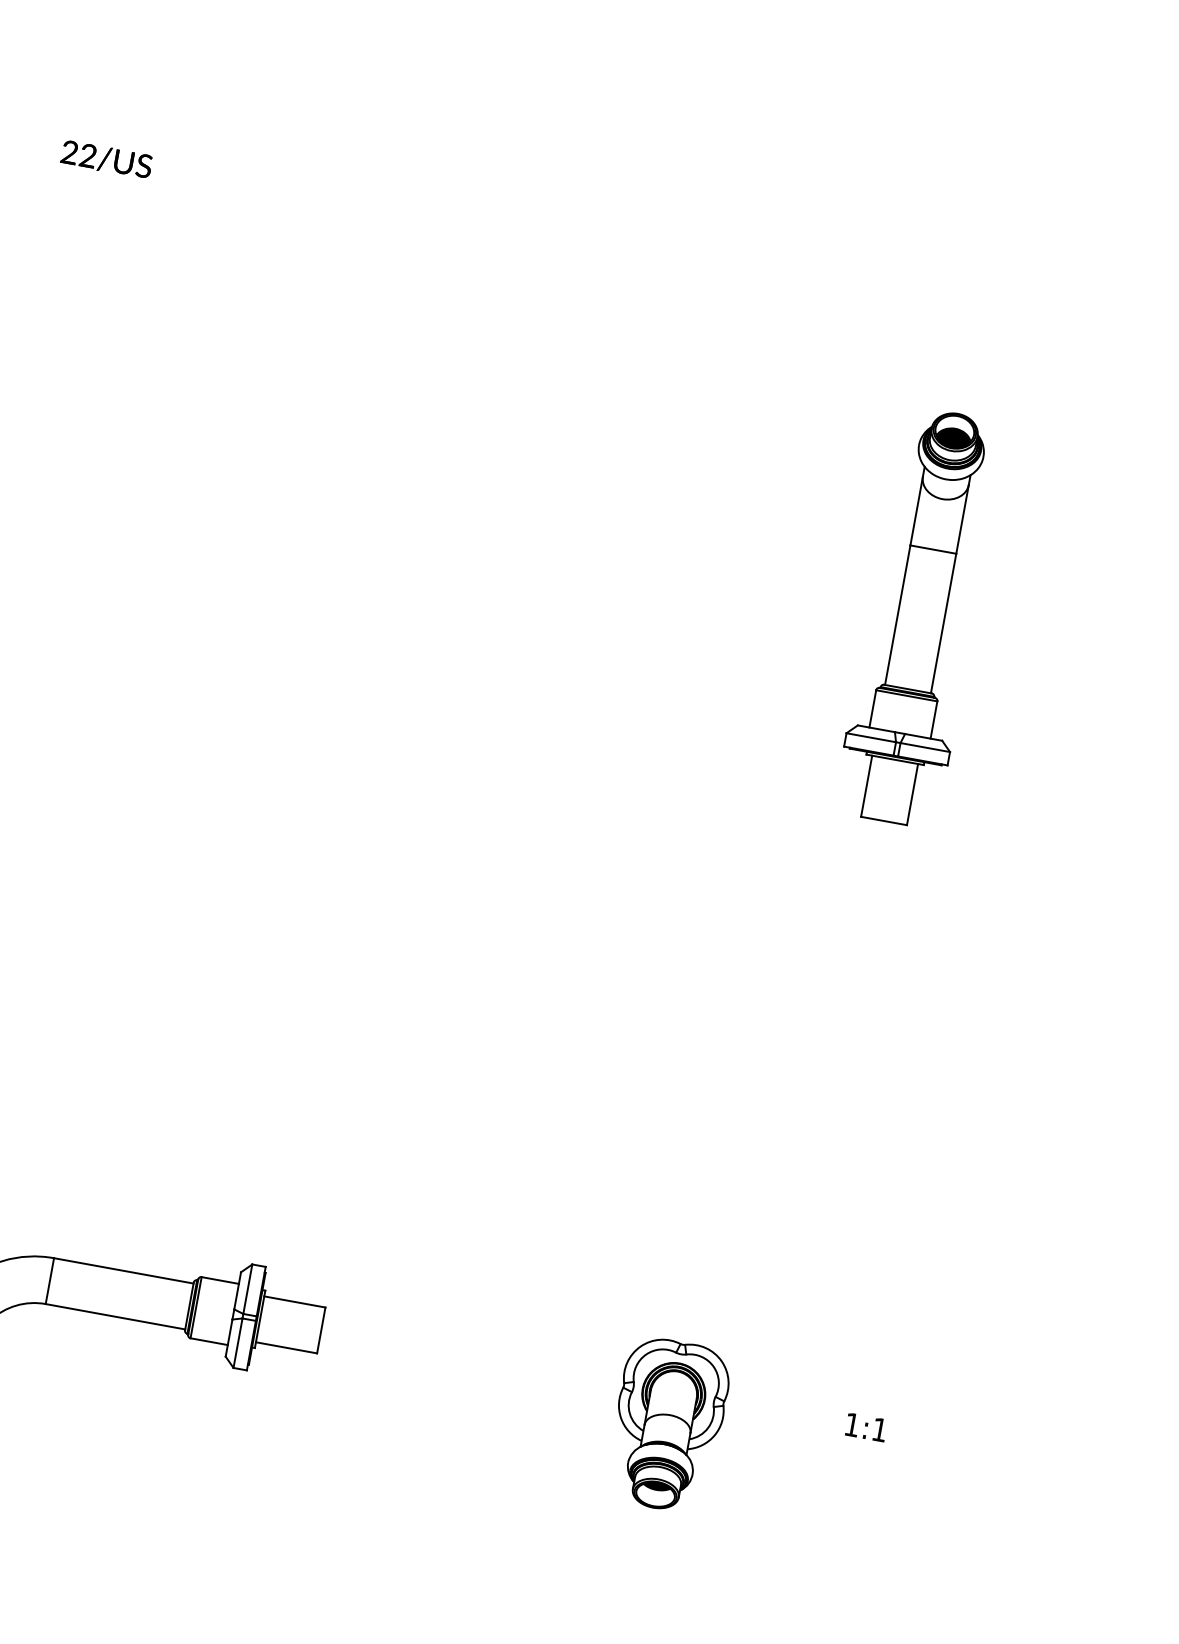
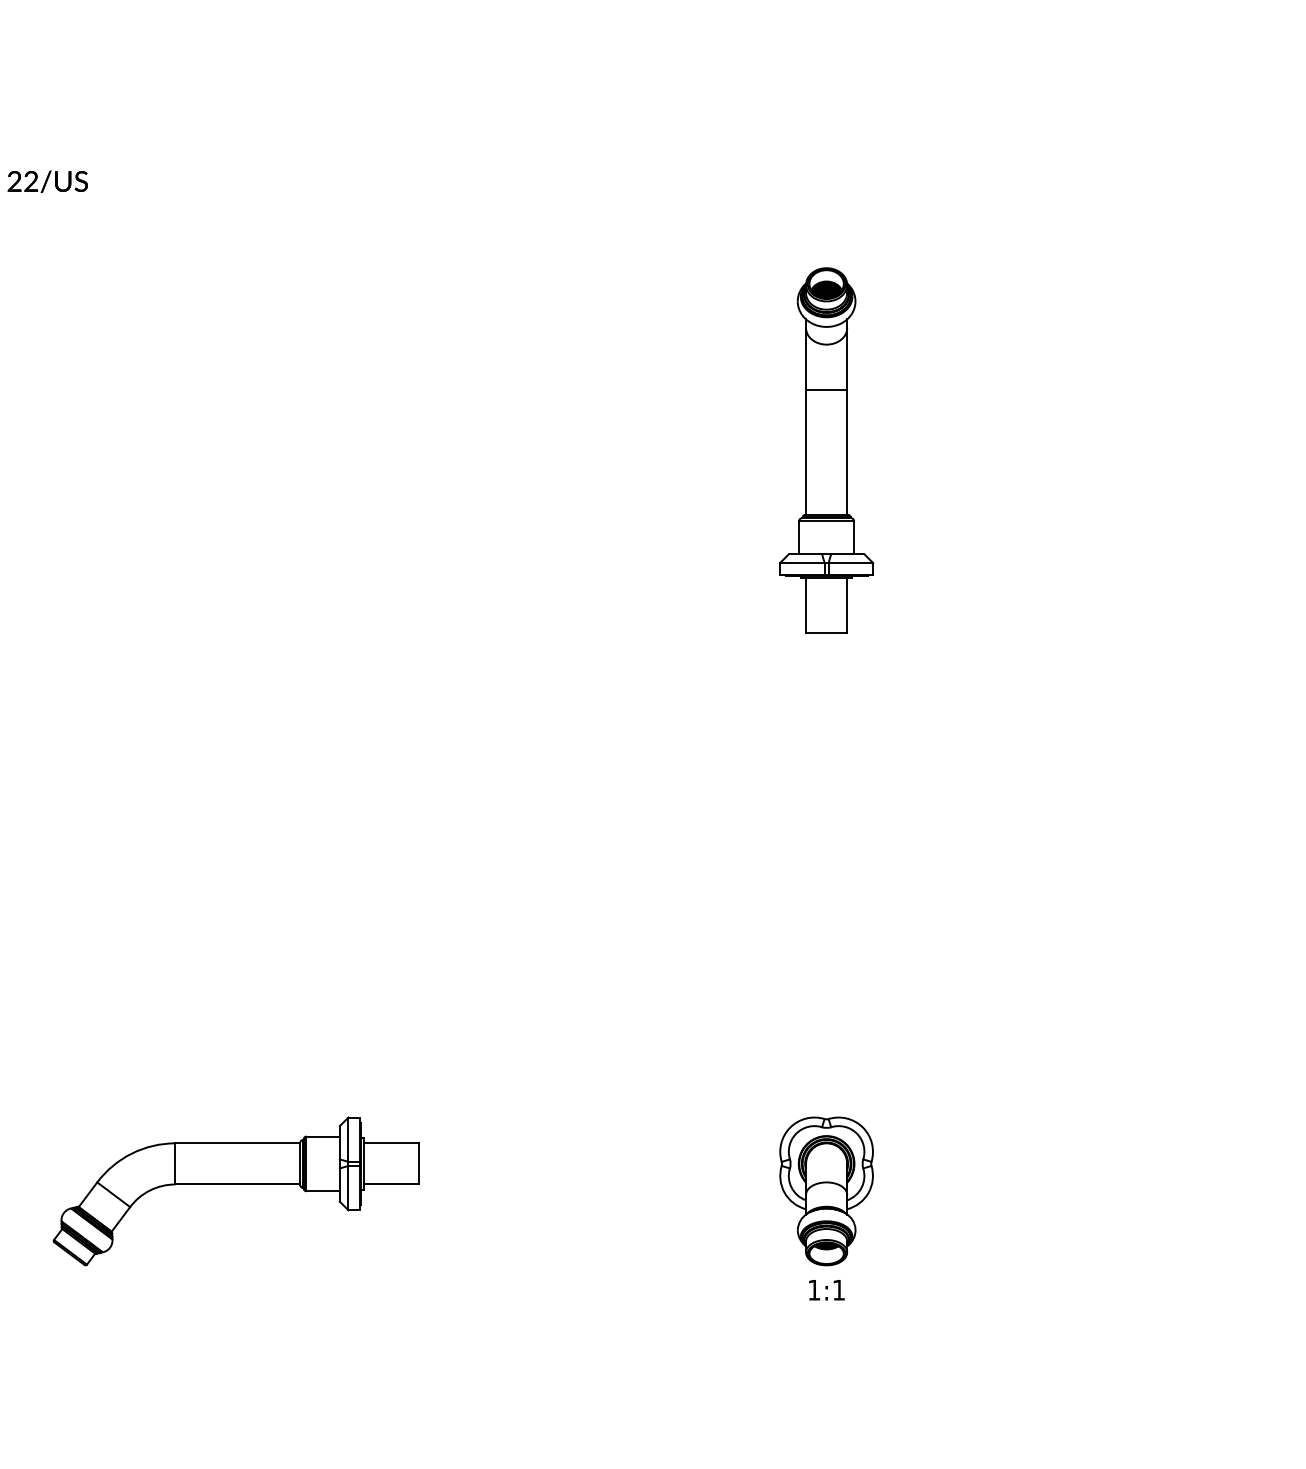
part: (668, 1425) -> (826, 1191), moved
text: (865, 1427) -> (826, 1290), moved

